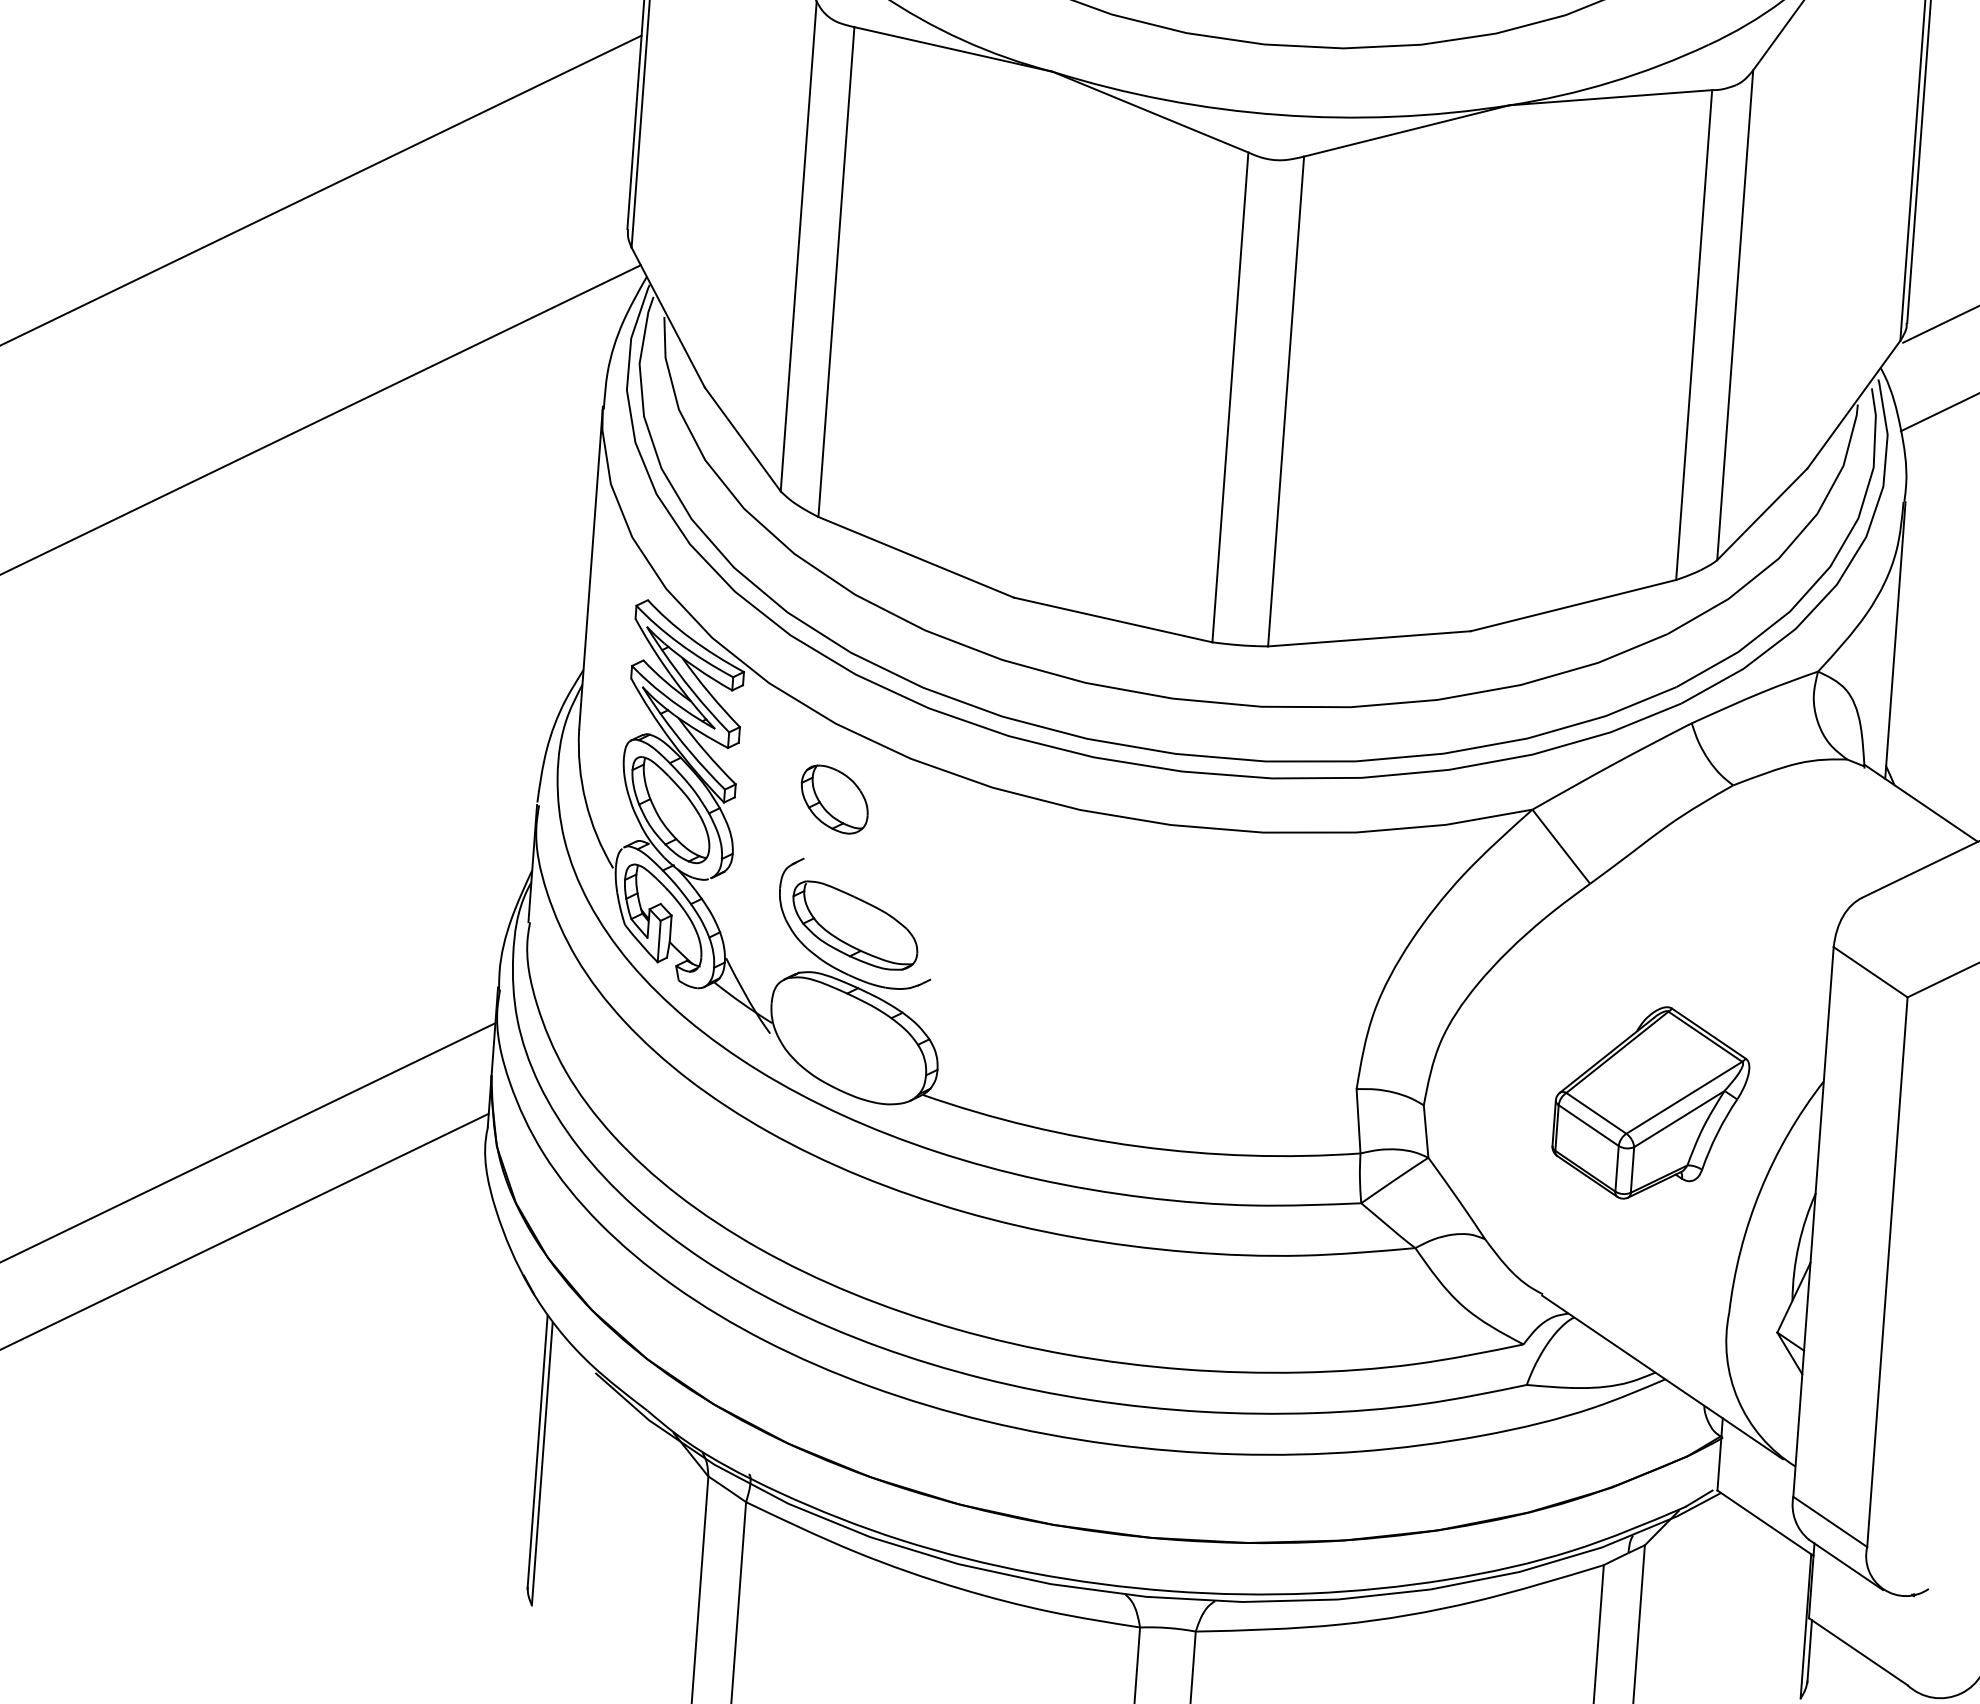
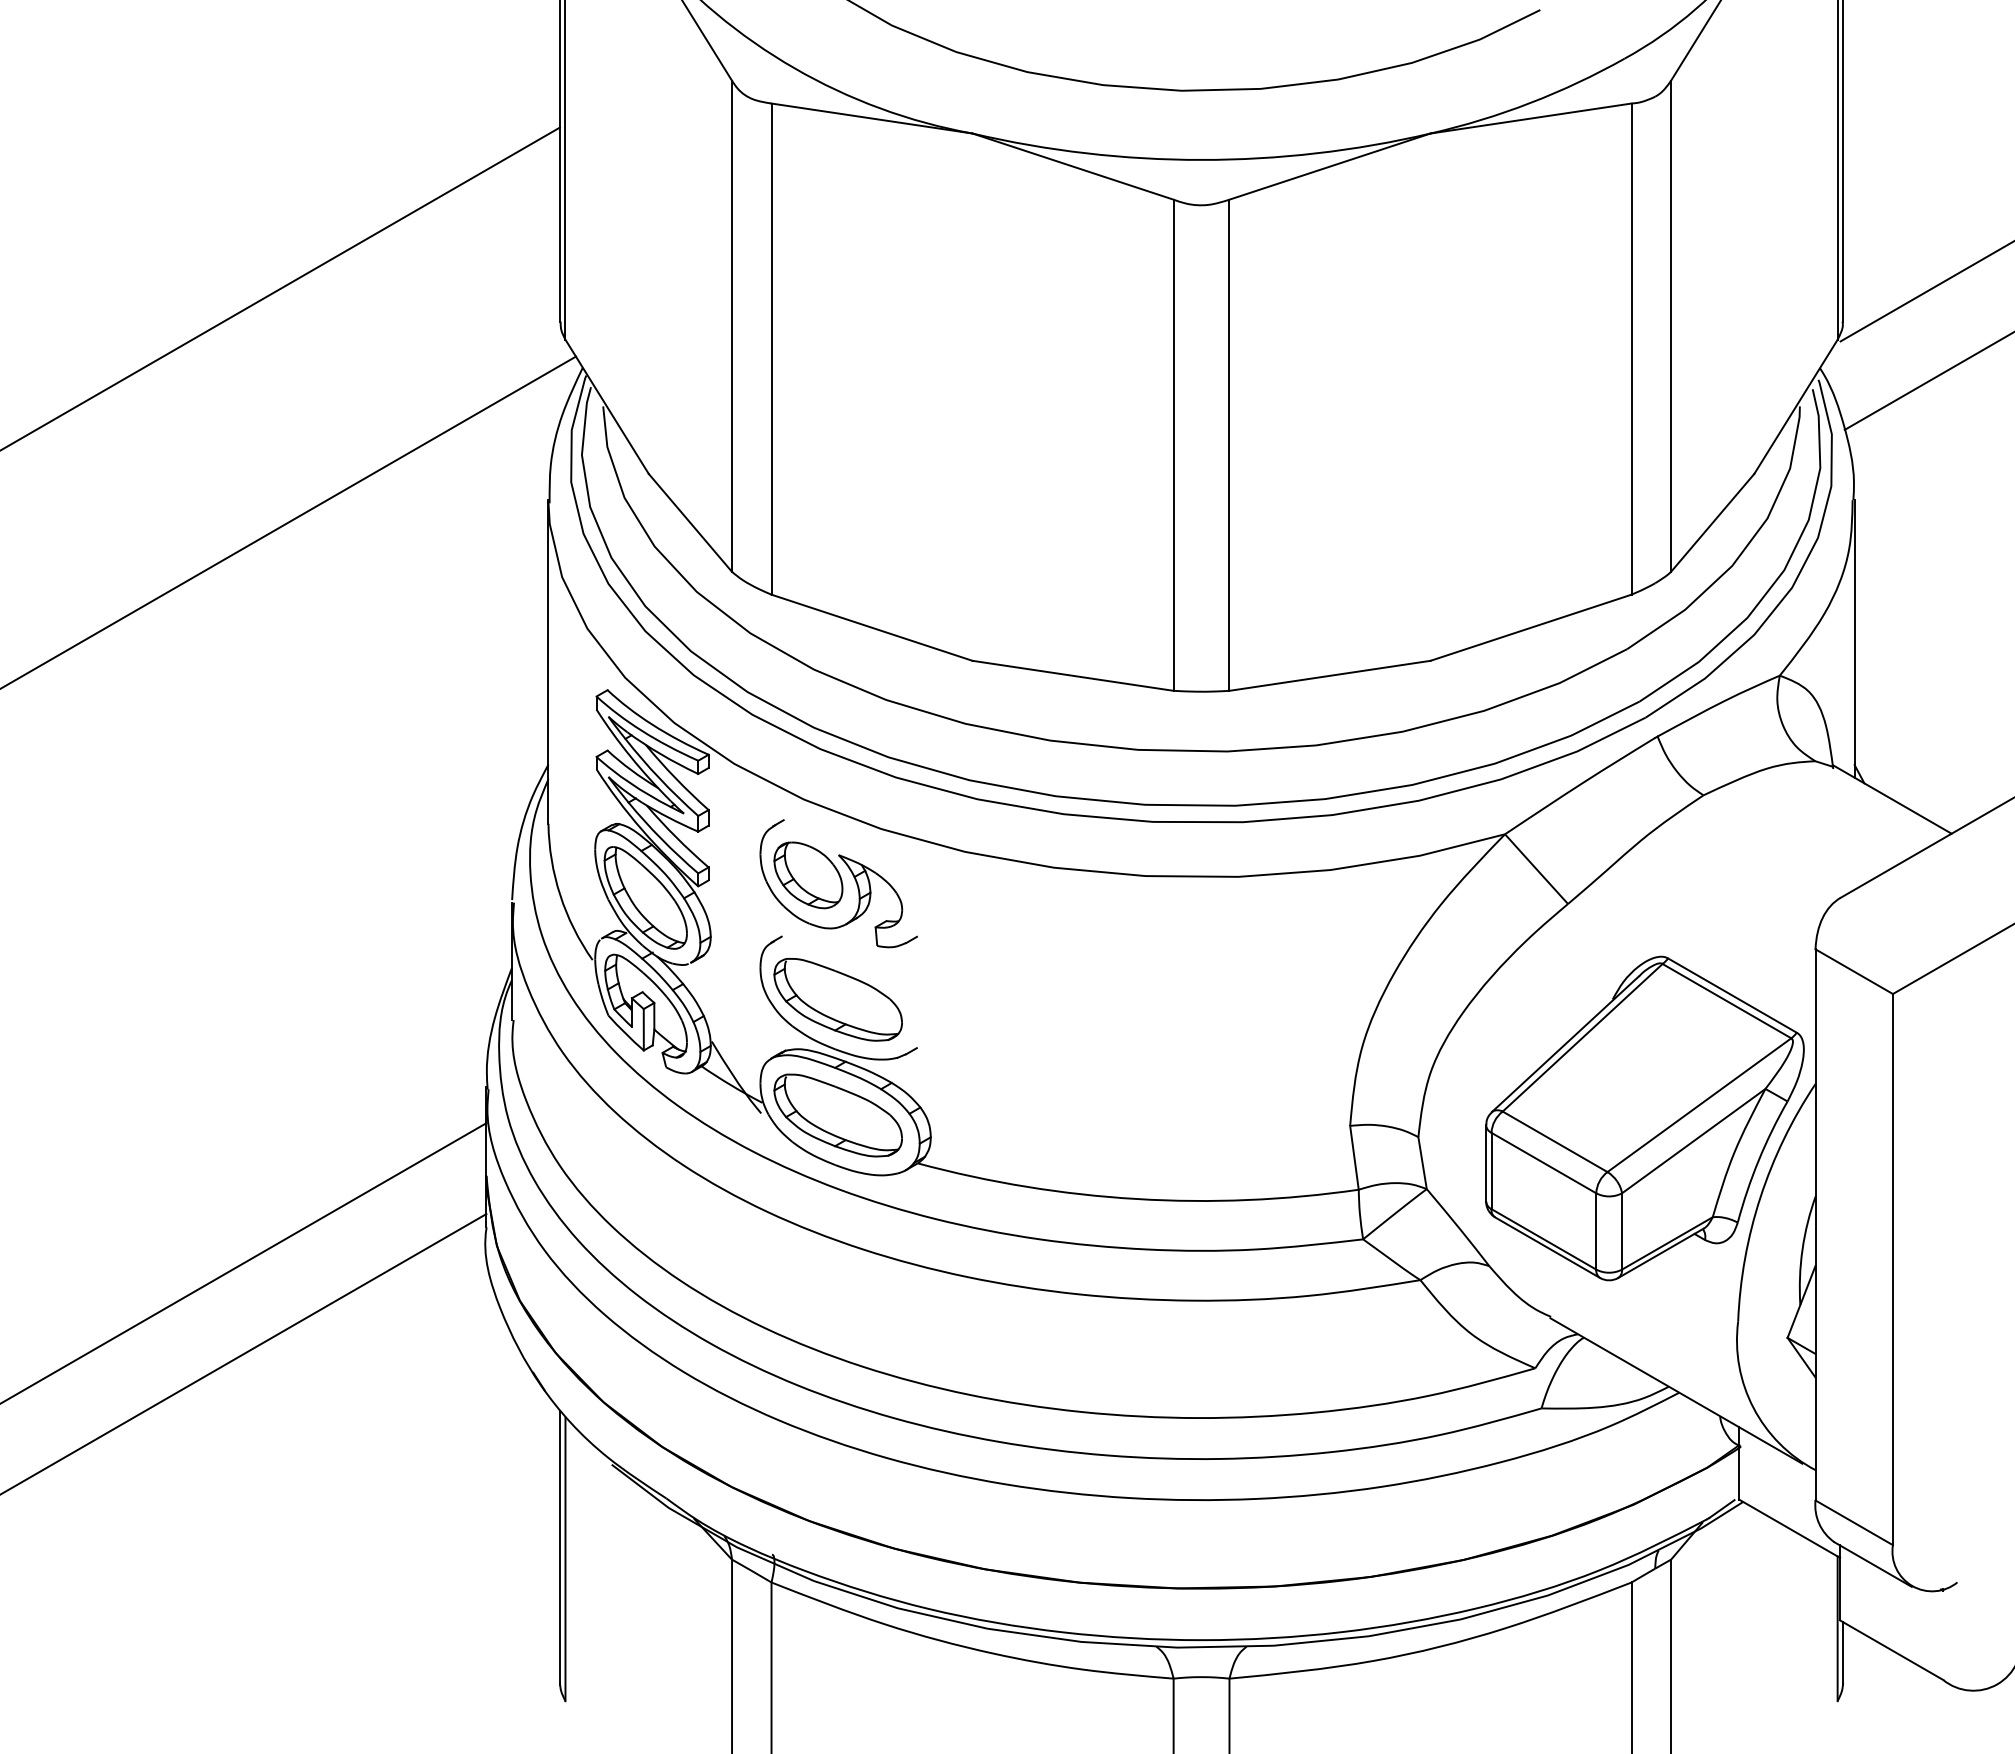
part: (878, 802) -> (852, 875), added
part: (846, 1041) -> (837, 1115), added
part: (1650, 1103) -> (1644, 1118), size x1.67

